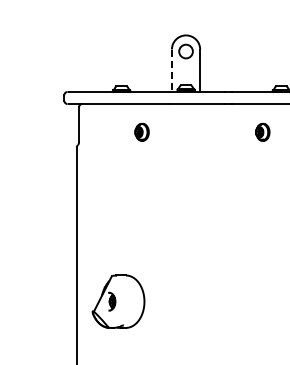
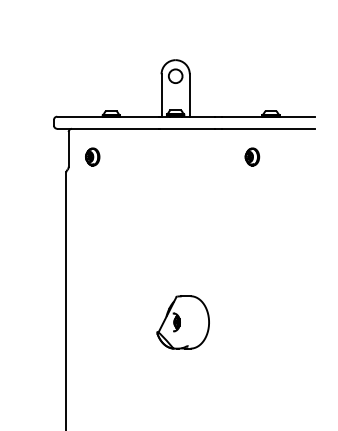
line: (171, 70) -> (161, 95), dashed -> solid
part: (141, 131) -> (92, 156), moved
part: (117, 301) -> (182, 322), moved

